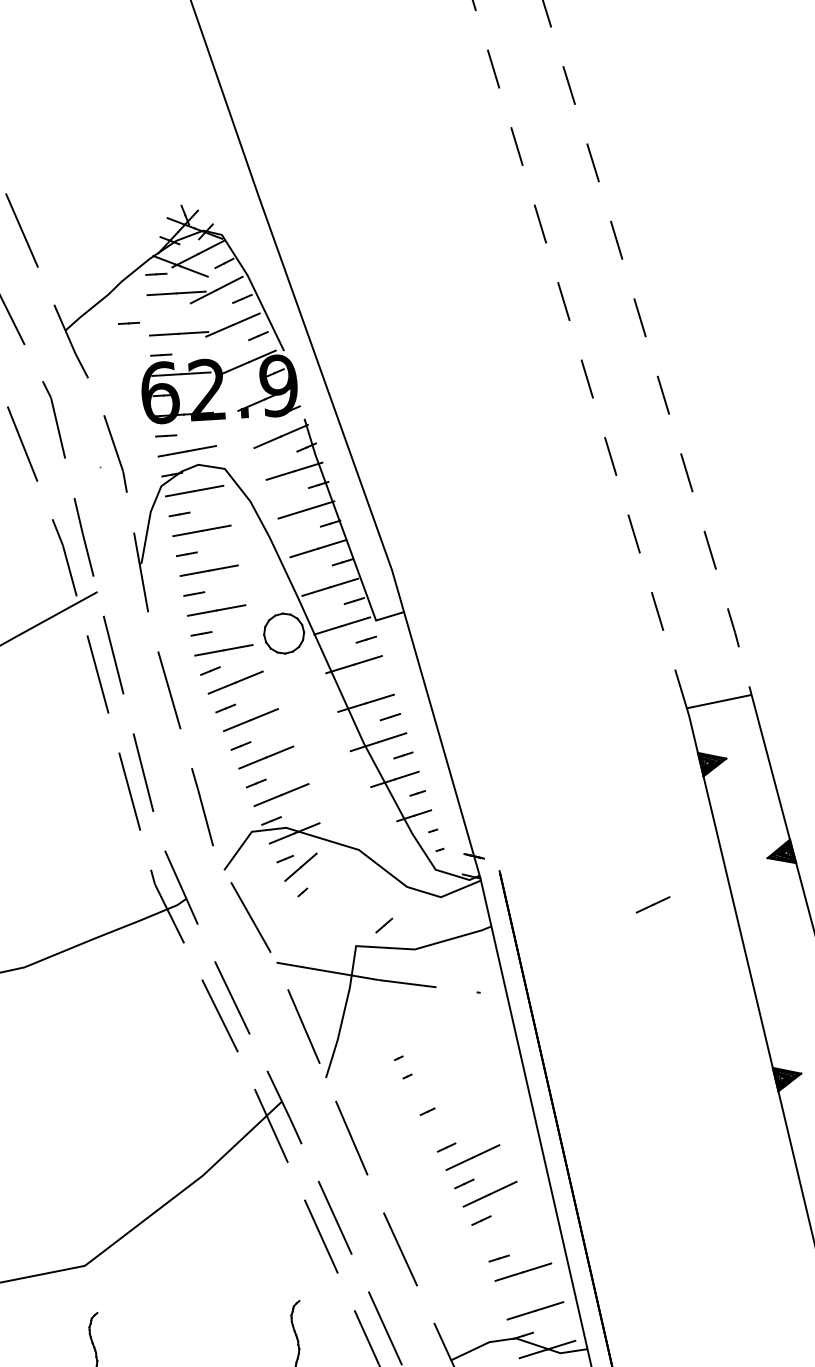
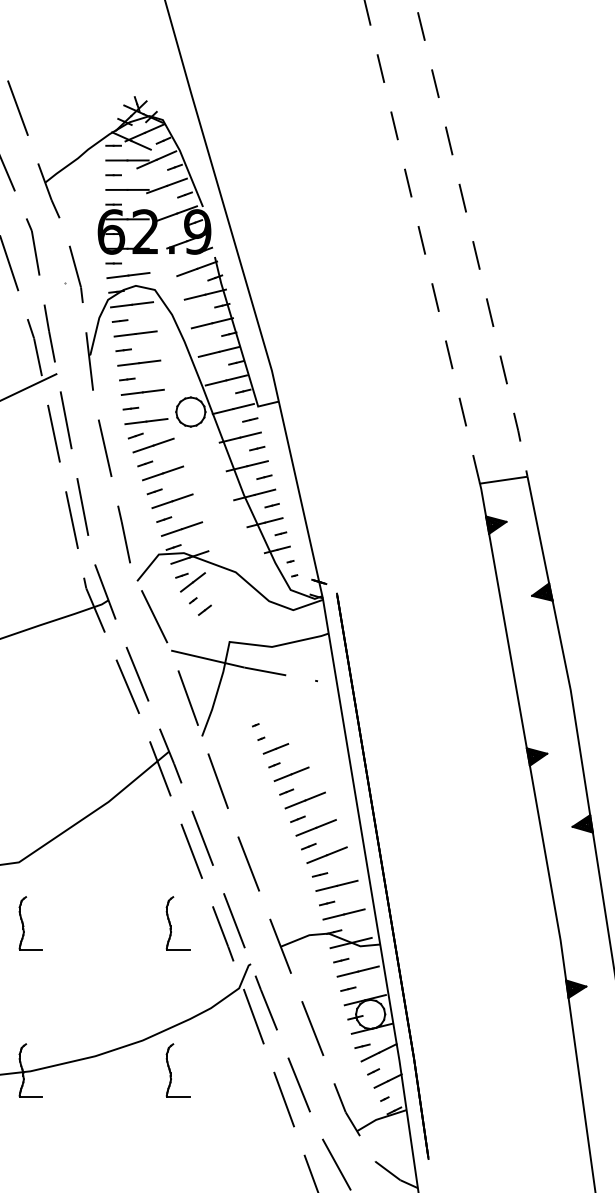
line: (128, 323) -> (113, 175), moved
line: (378, 678) -> (257, 448), added
line: (652, 904) -> (275, 748), moved
line: (383, 924) -> (204, 609), moved
line: (451, 1122) -> (291, 774), added
line: (506, 1229) -> (326, 854), added
line: (511, 1297) -> (327, 903), added

